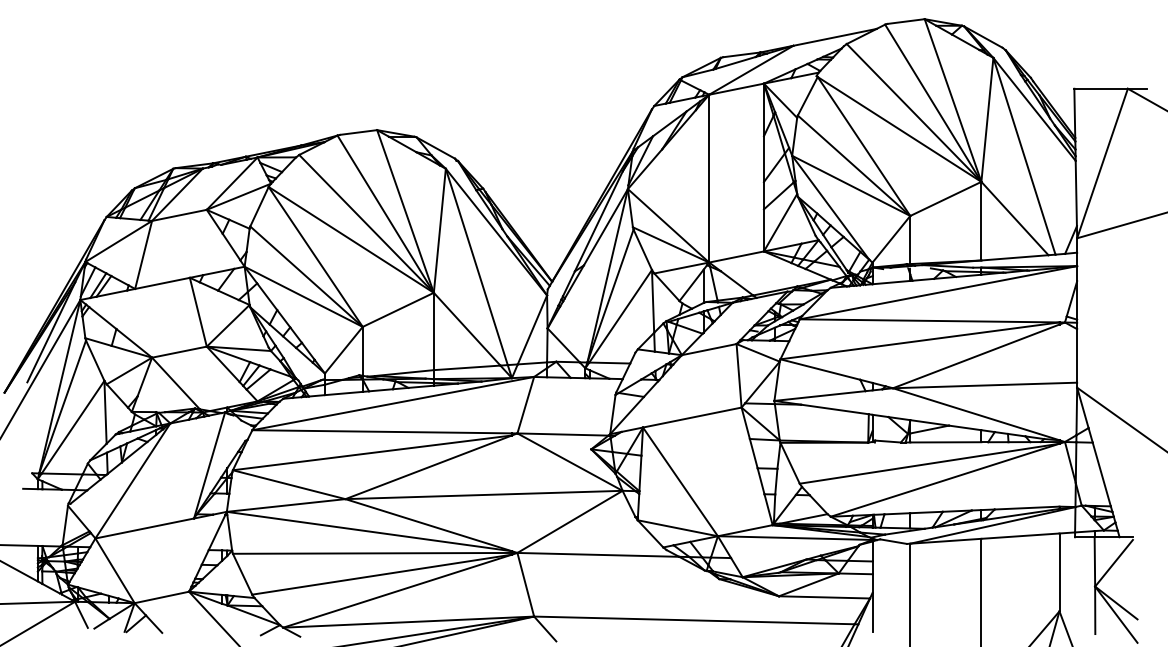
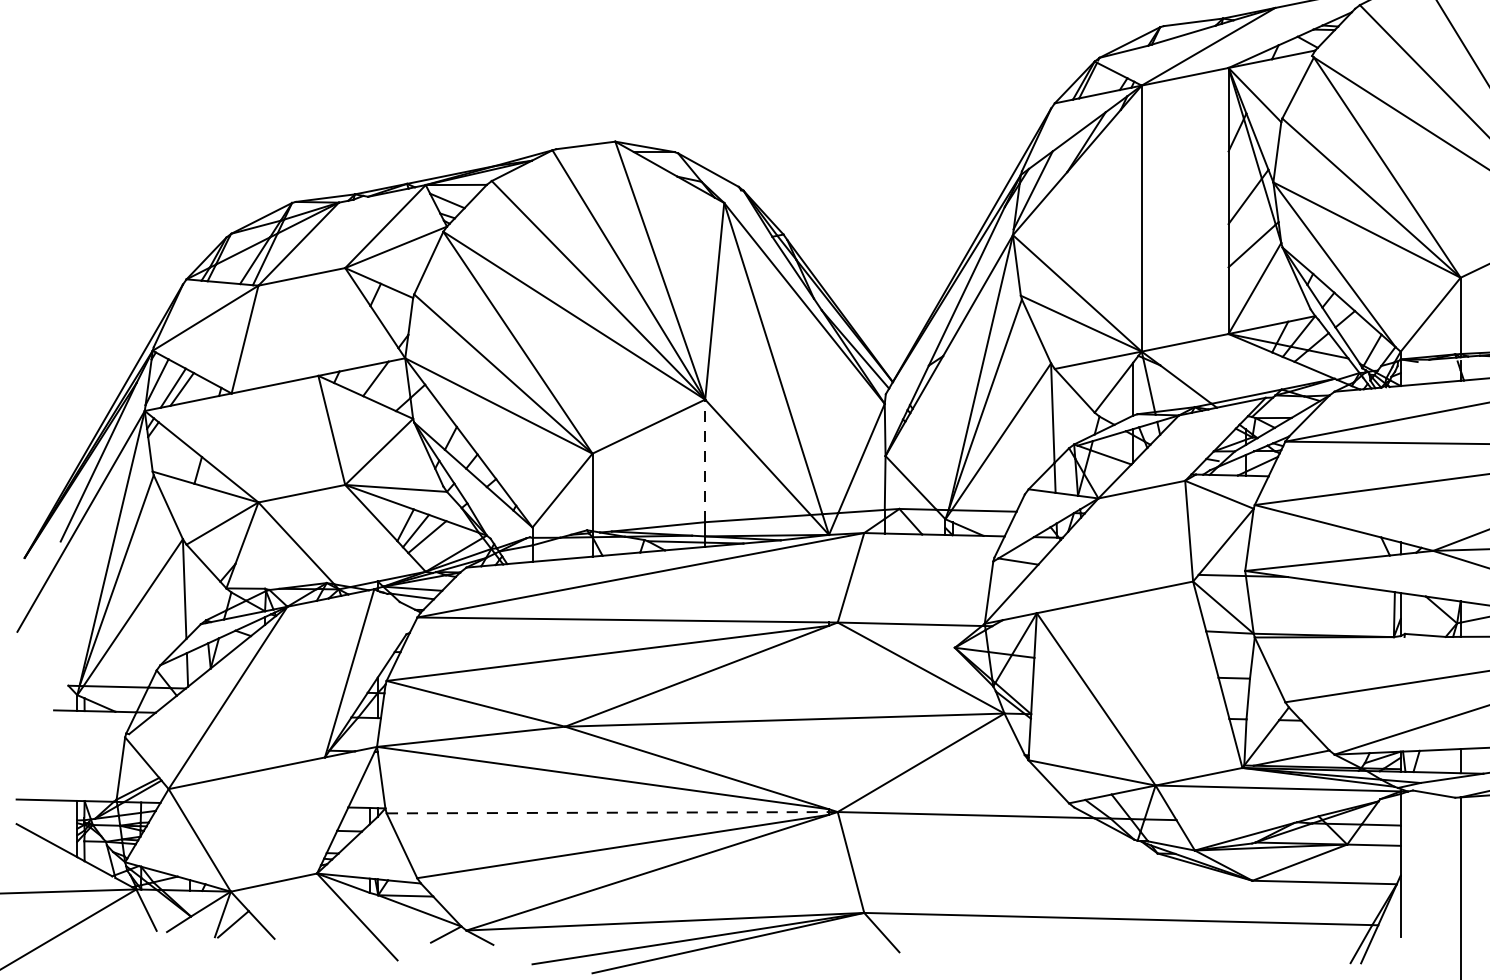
line: (433, 331) -> (704, 460), solid -> dashed
line: (374, 553) -> (611, 812), solid -> dashed

